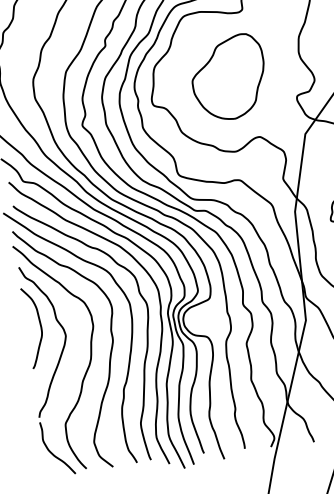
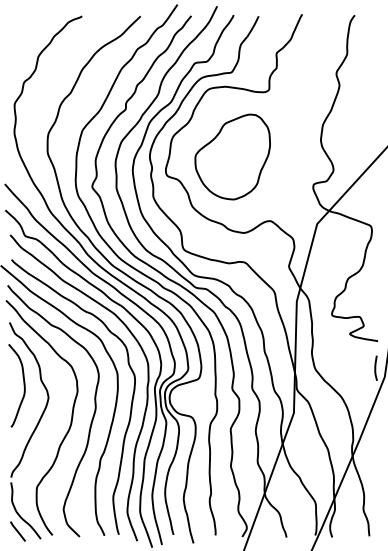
part: (228, 77) -> (232, 156), moved
line: (52, 469) -> (17, 531), added

